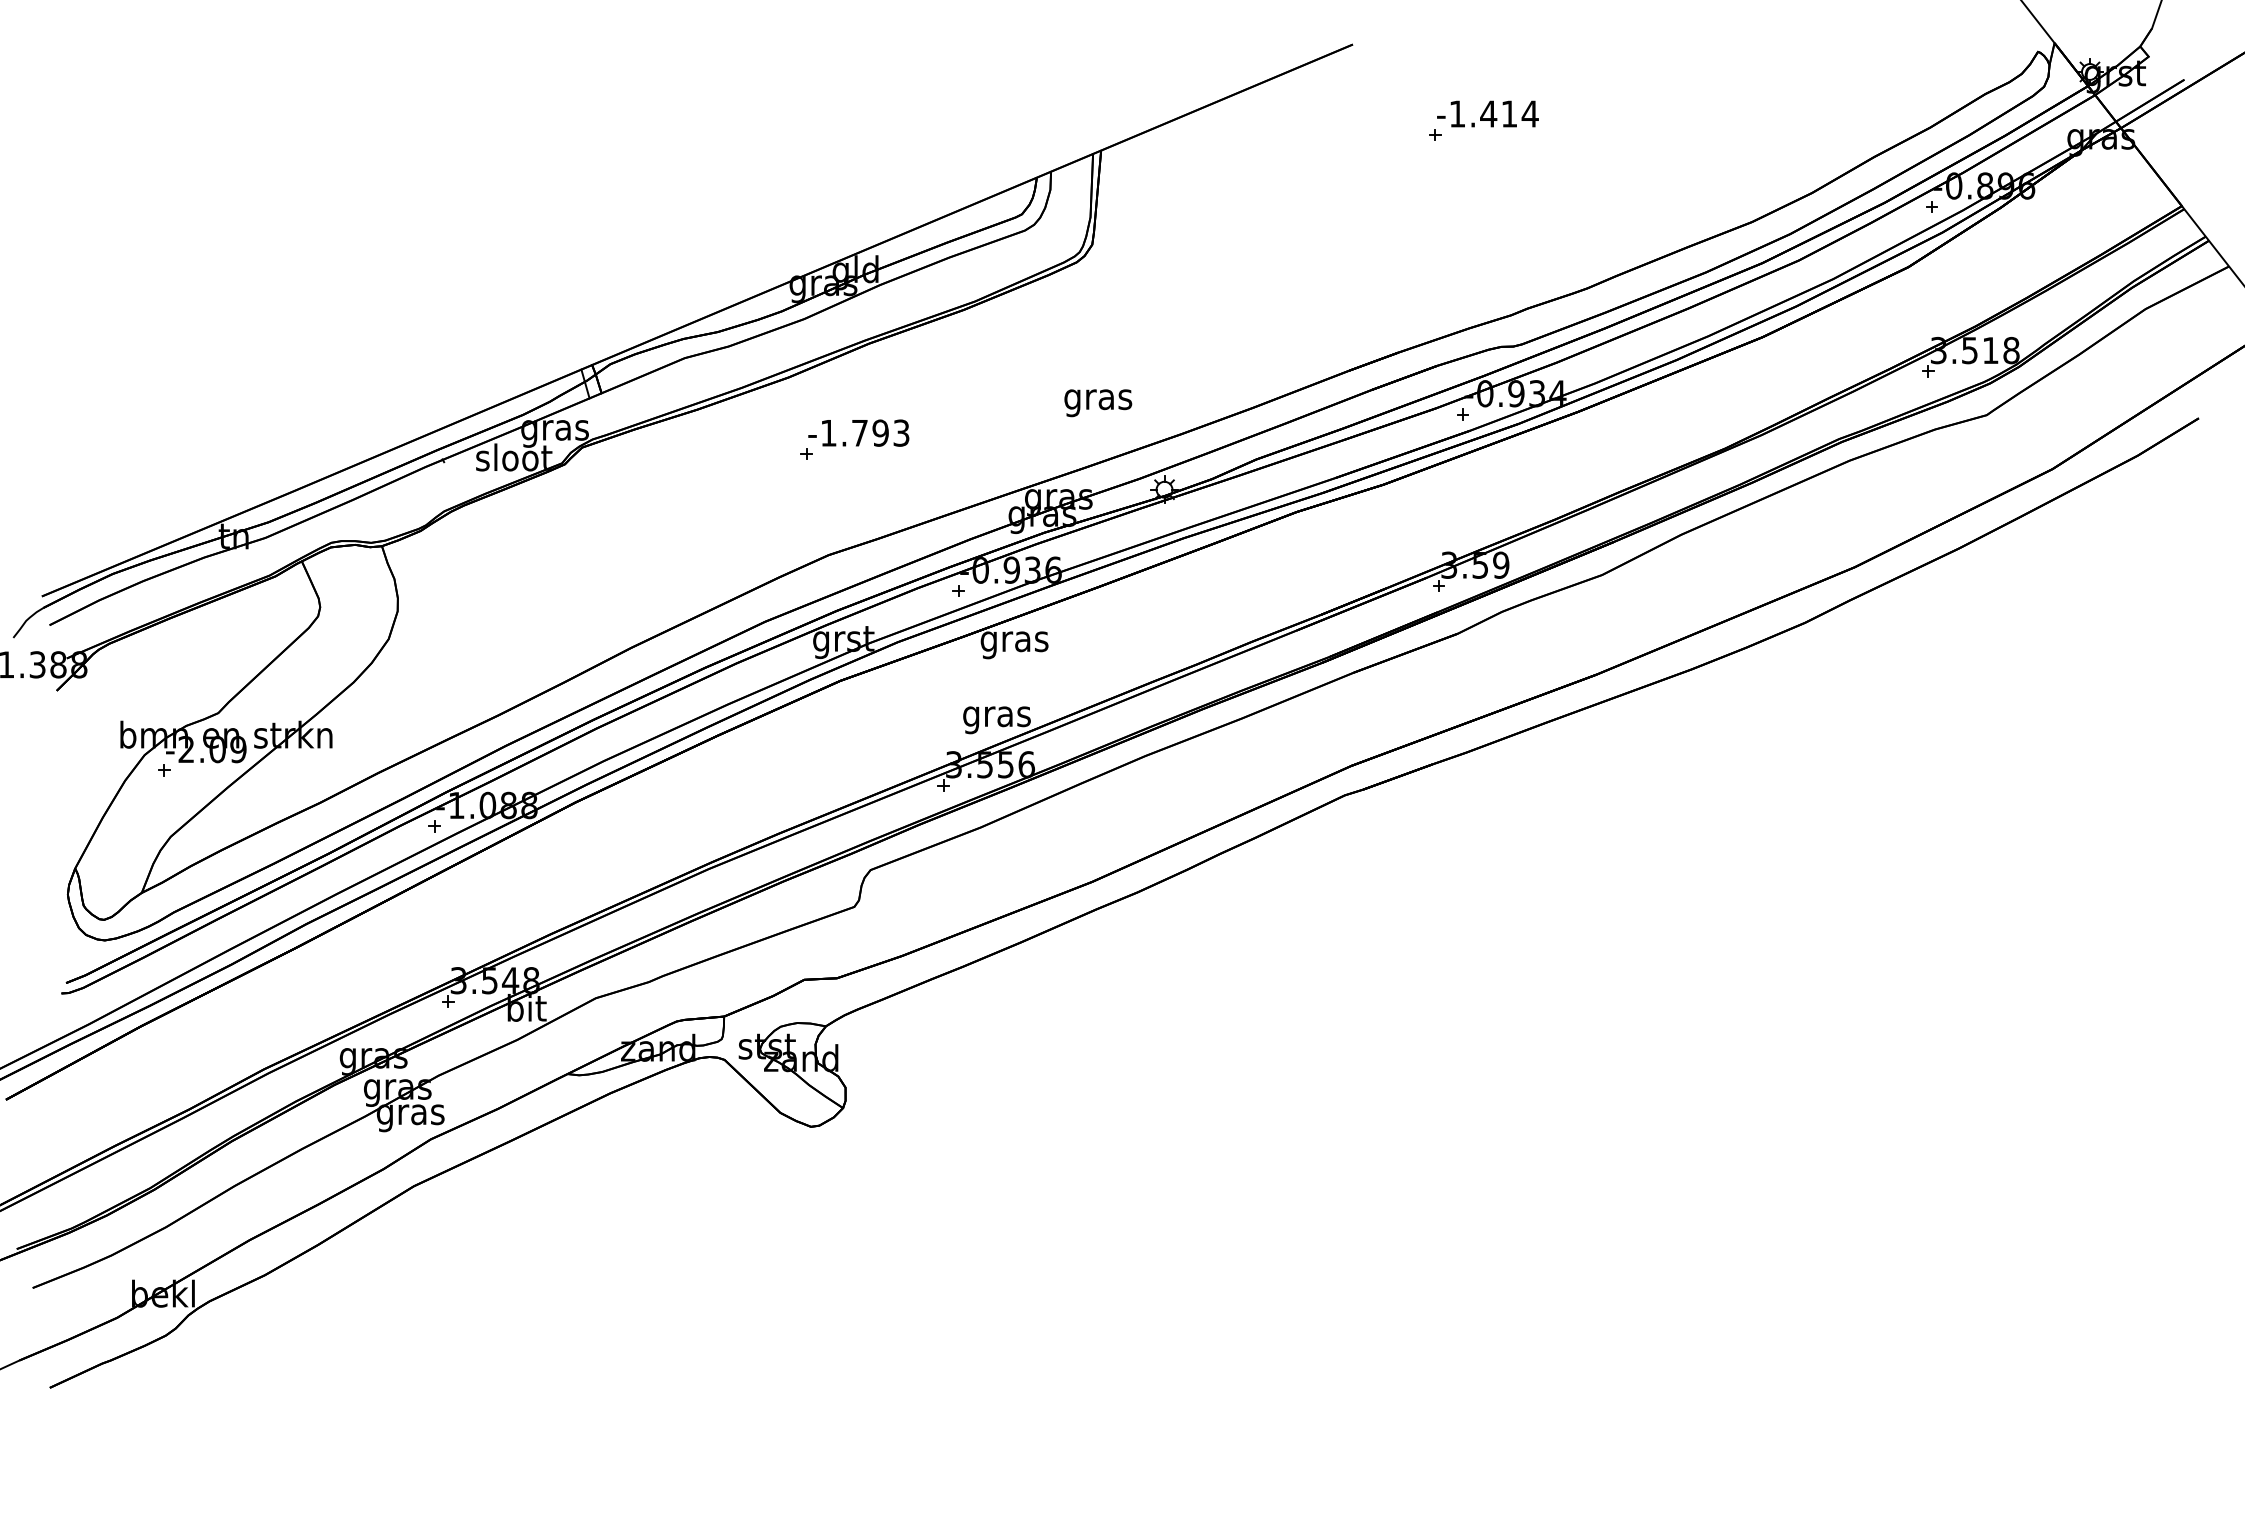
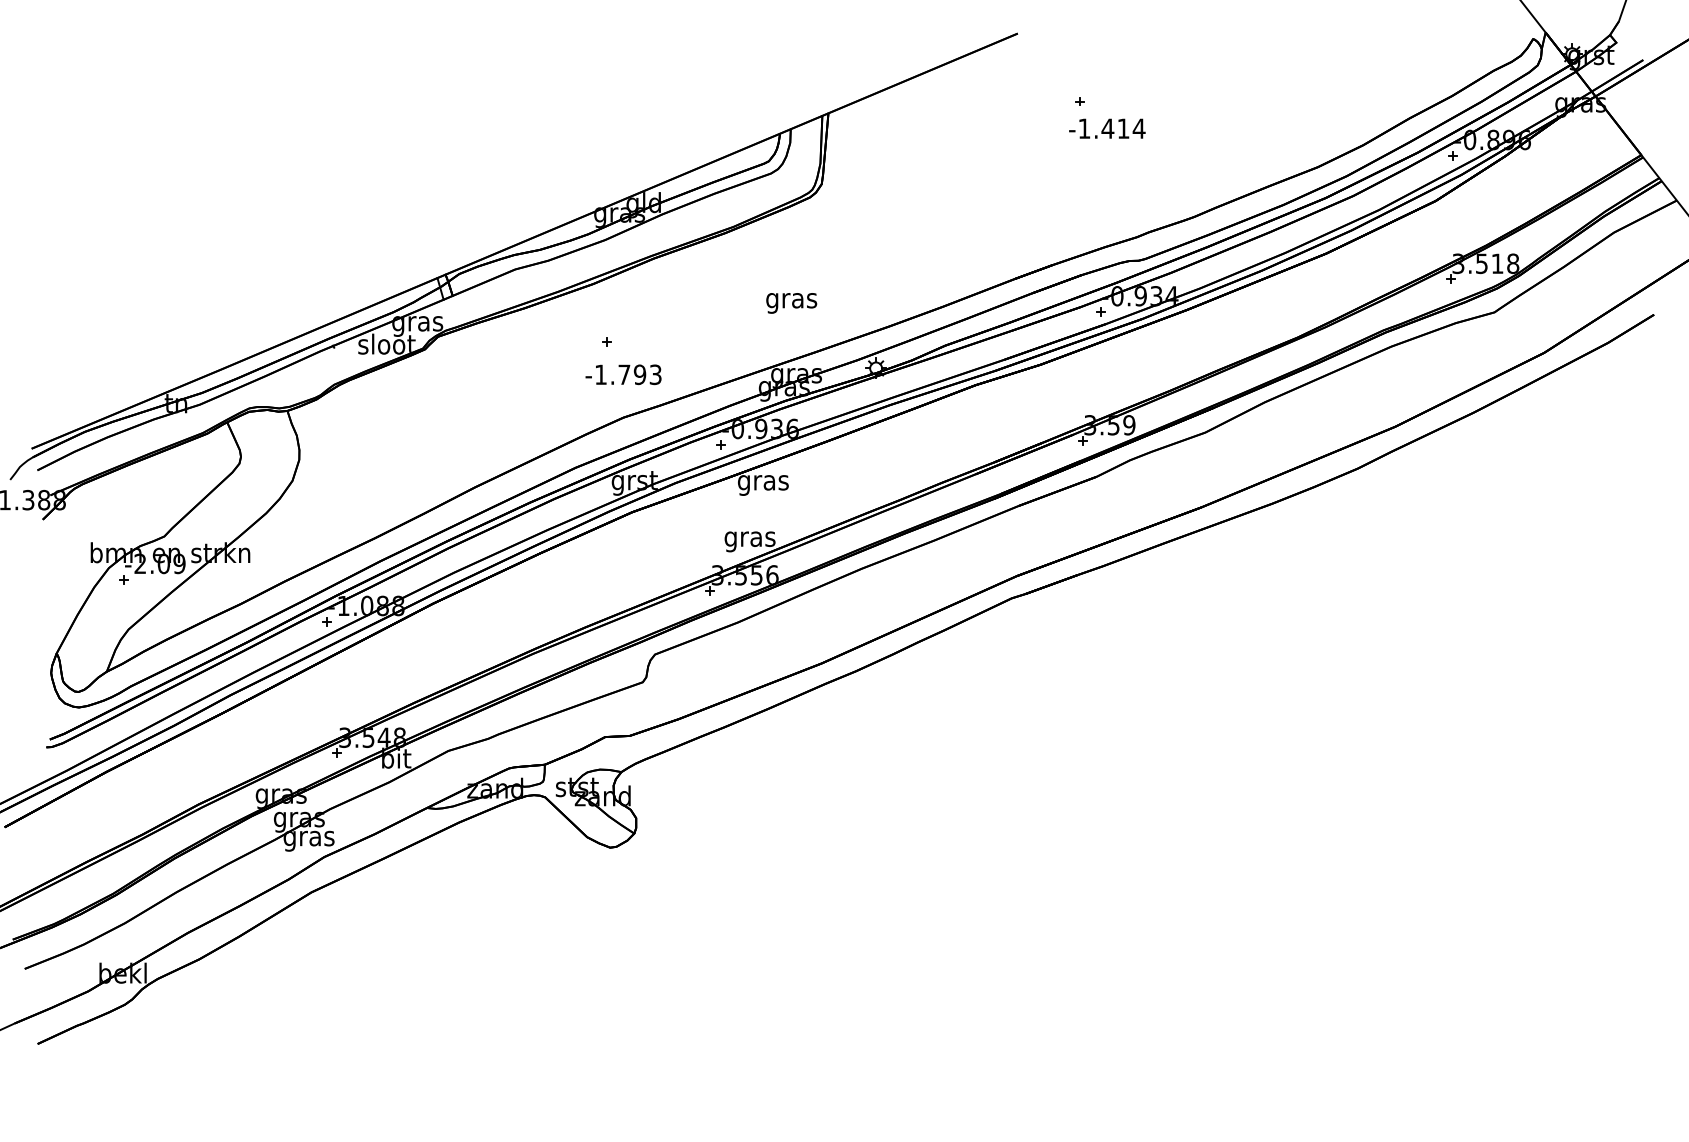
text: (1487, 113) -> (1107, 128), moved
text: (1098, 403) -> (791, 303), moved
text: (858, 432) -> (623, 374), moved

